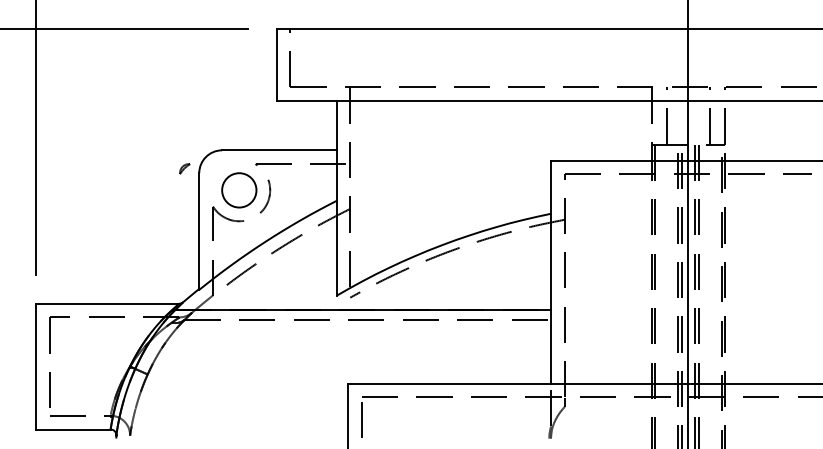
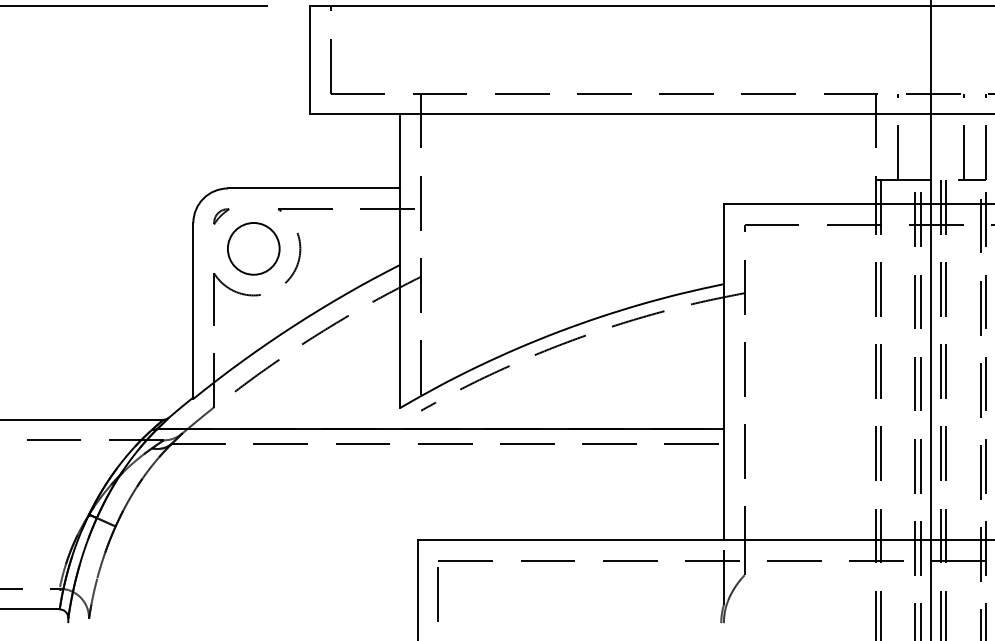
part: (184, 168) -> (220, 215), moved

